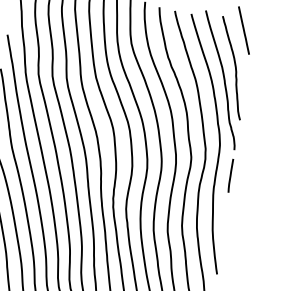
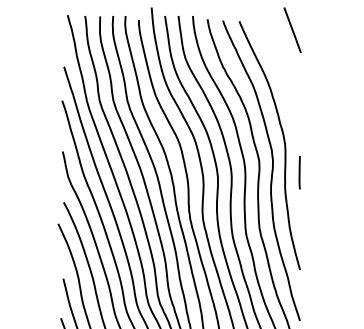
part: (220, 80) -> (276, 81), removed

